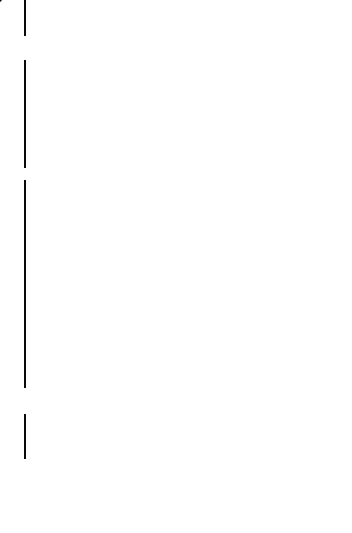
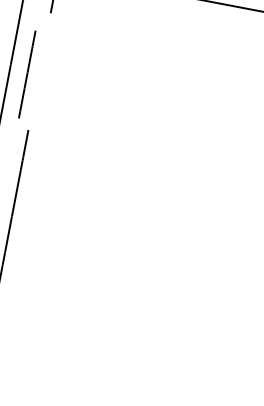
line: (24, 113) -> (26, 73), moved

